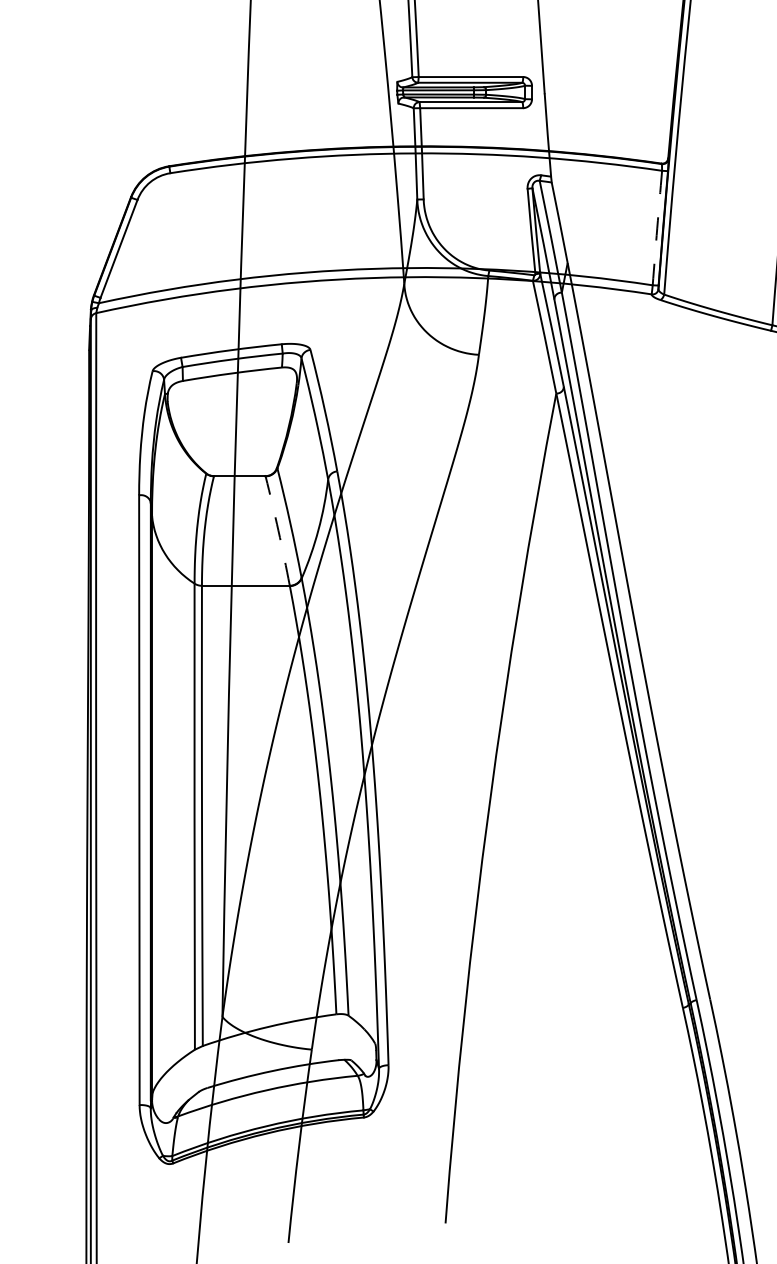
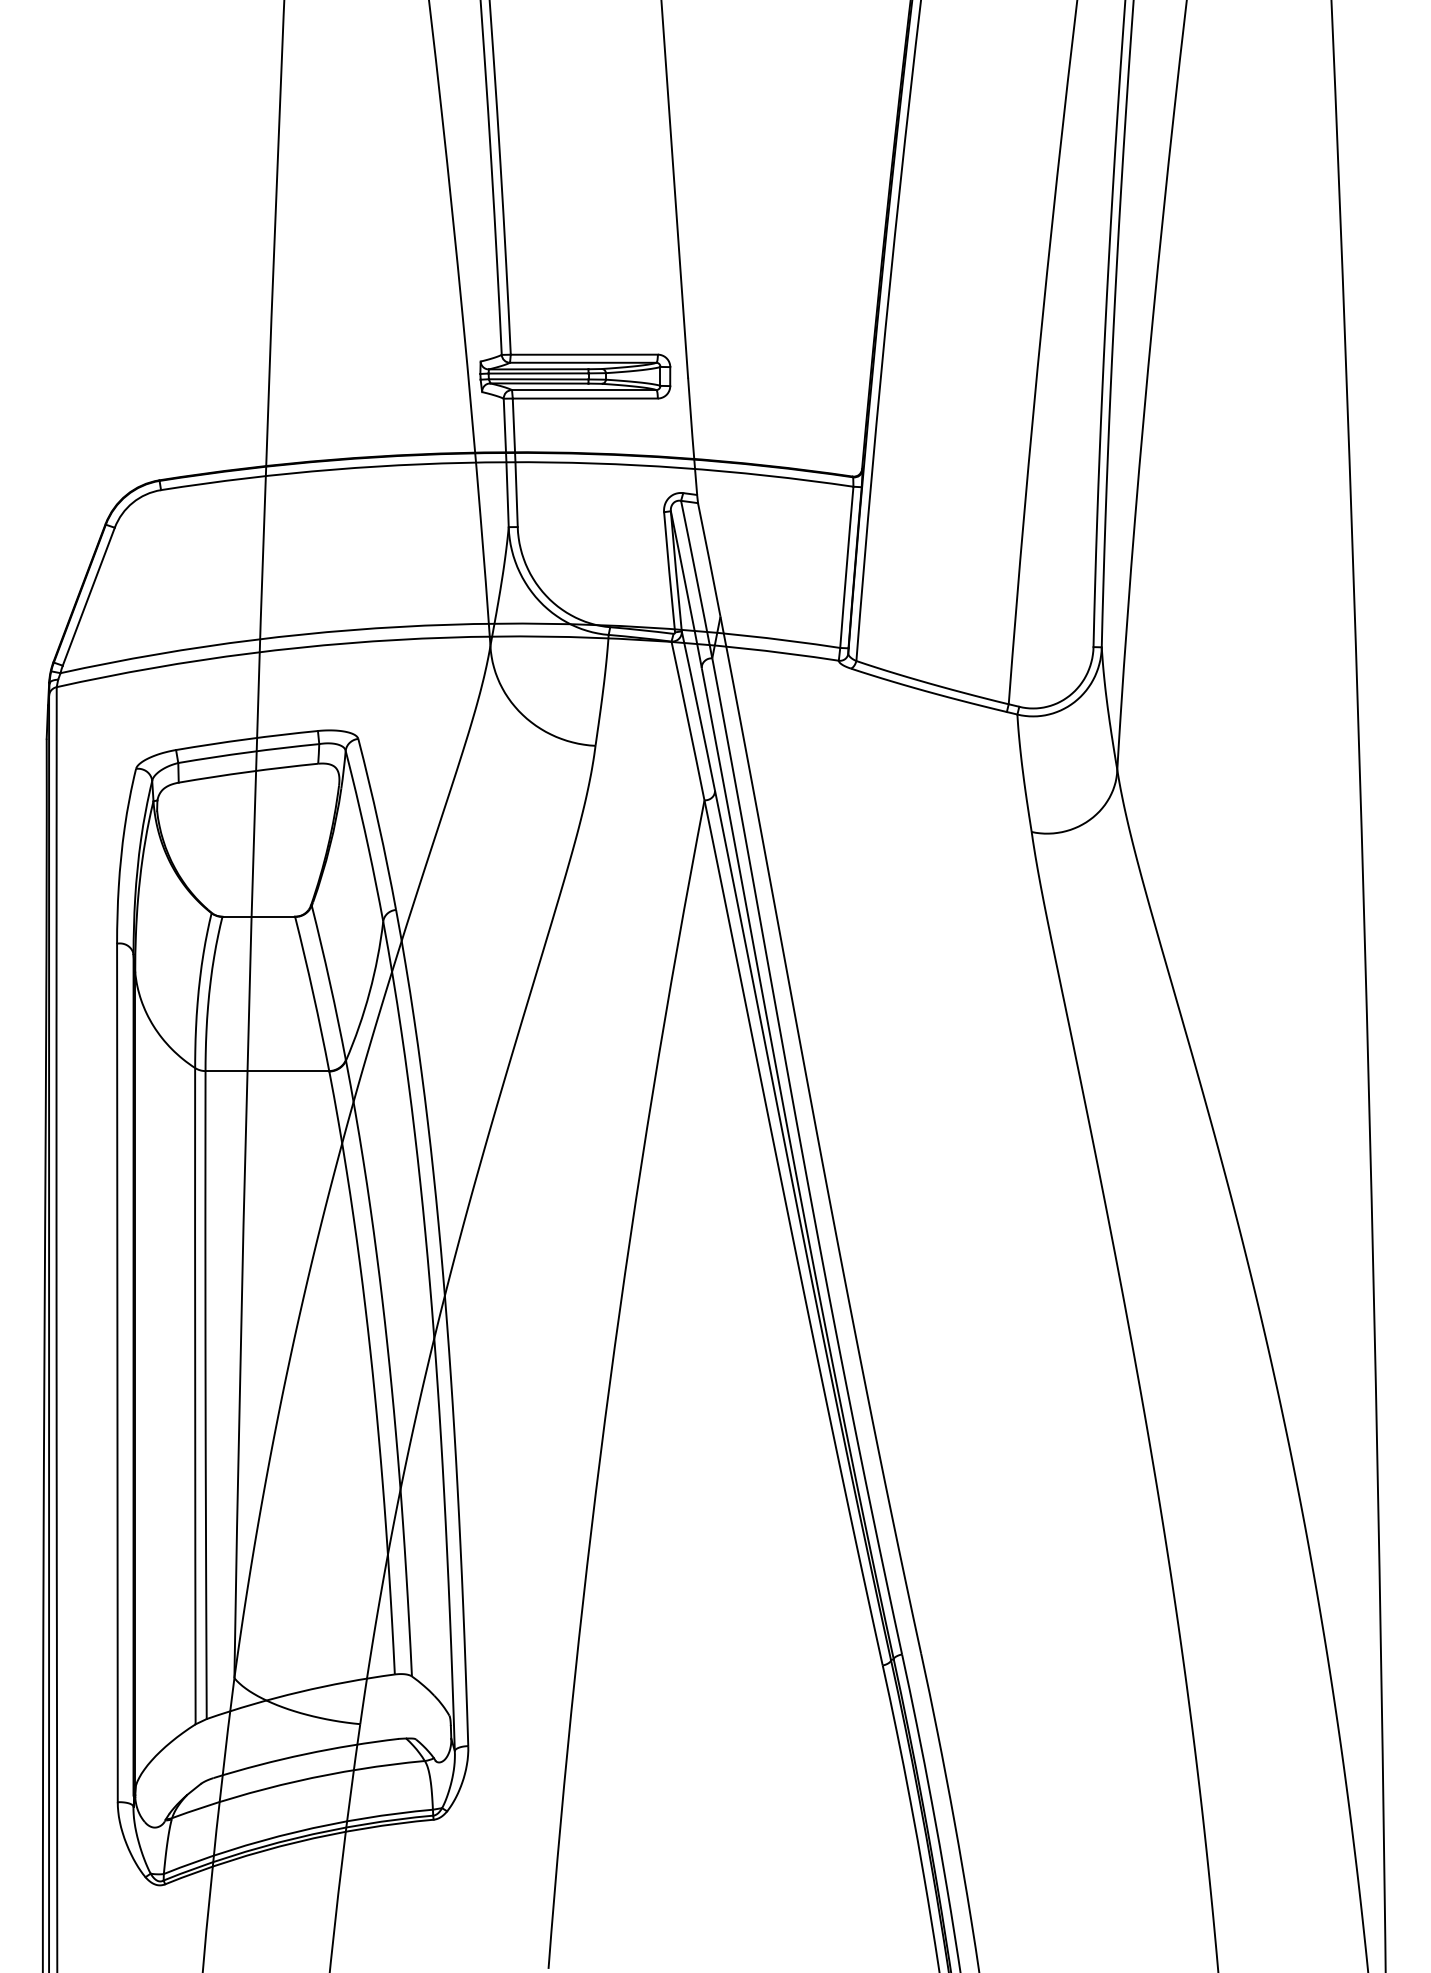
arc: (657, 228) -> (846, 567), dashed -> solid
arc: (278, 530) -> (313, 993), dashed -> solid

